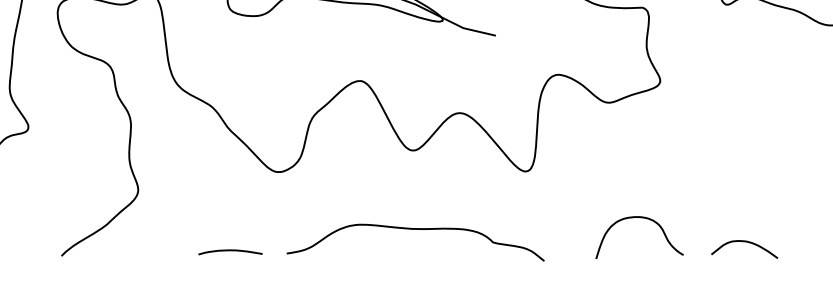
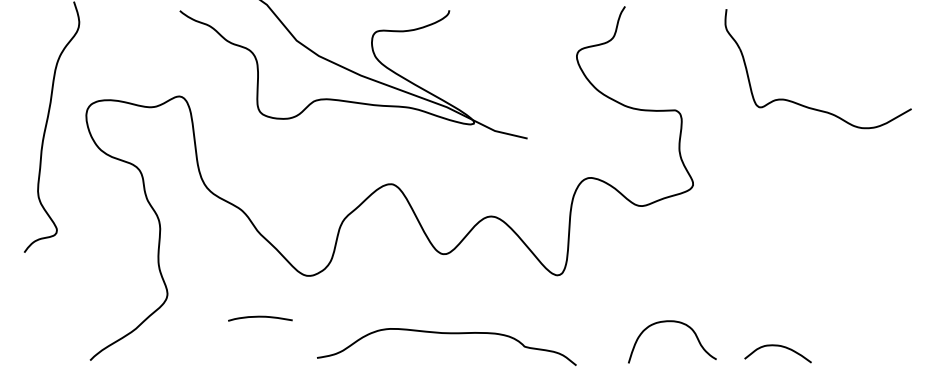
curve: (230, 251) -> (260, 317), moved

